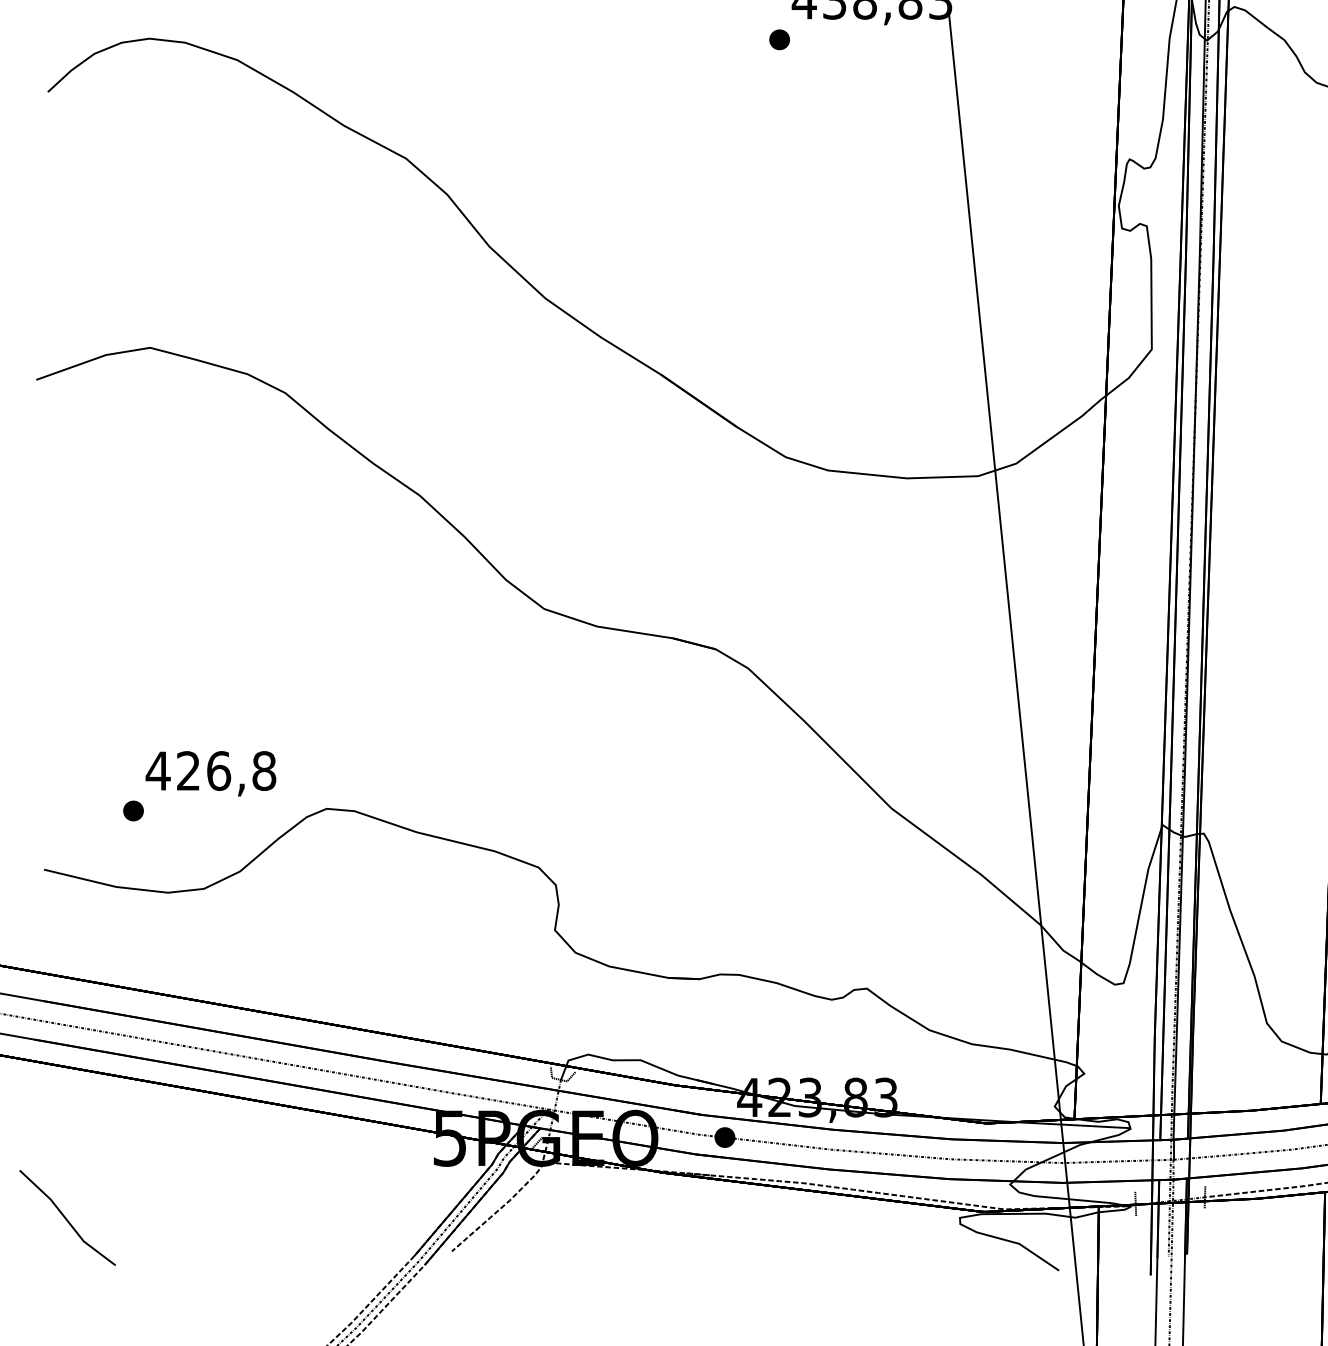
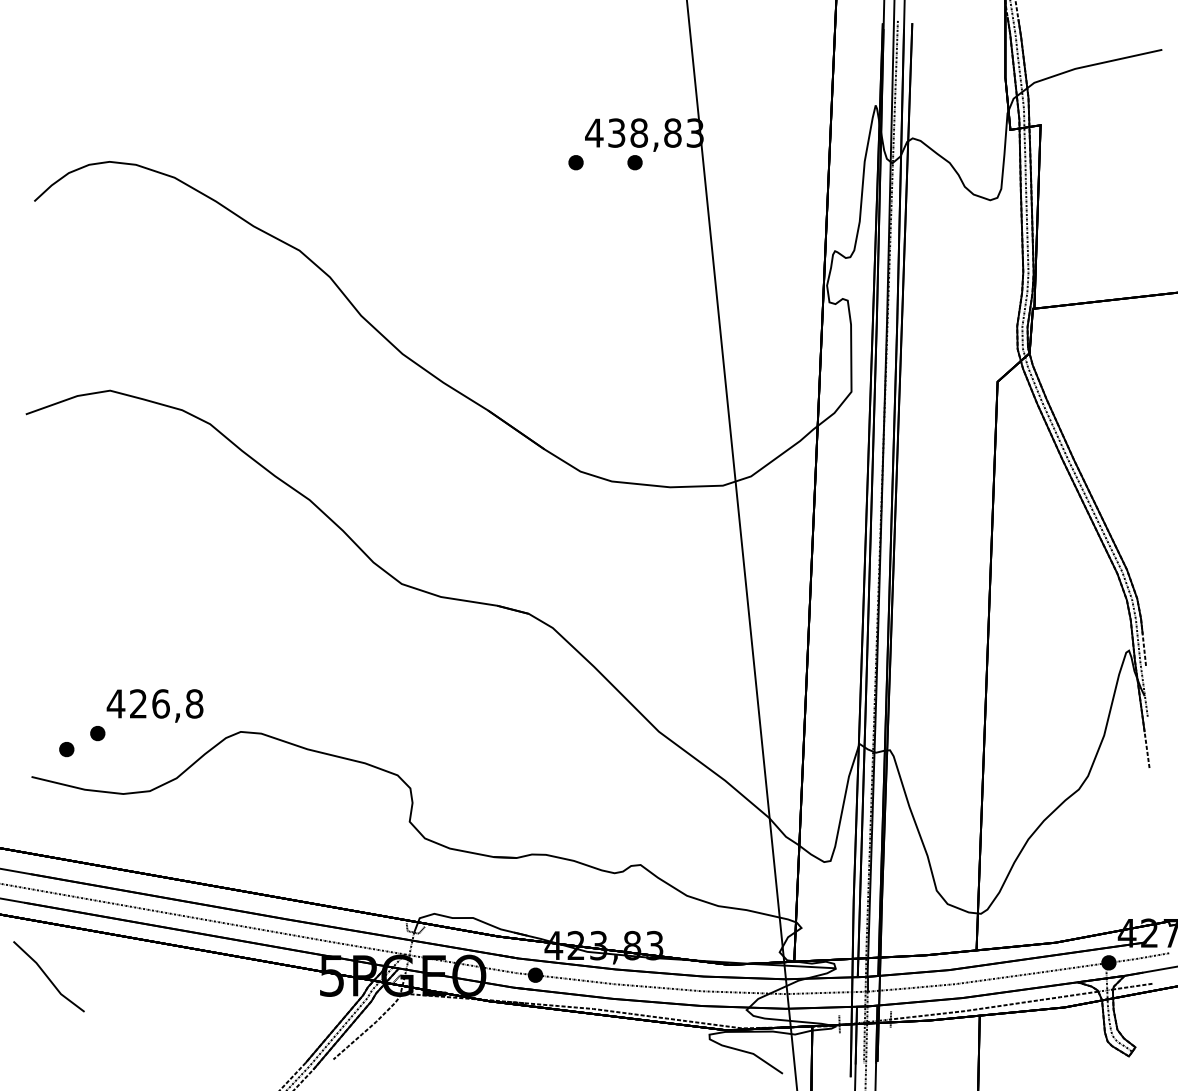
part: (858, 39) -> (634, 162), added
part: (91, 832) -> (66, 749), added
part: (66, 1217) -> (48, 976), moved

